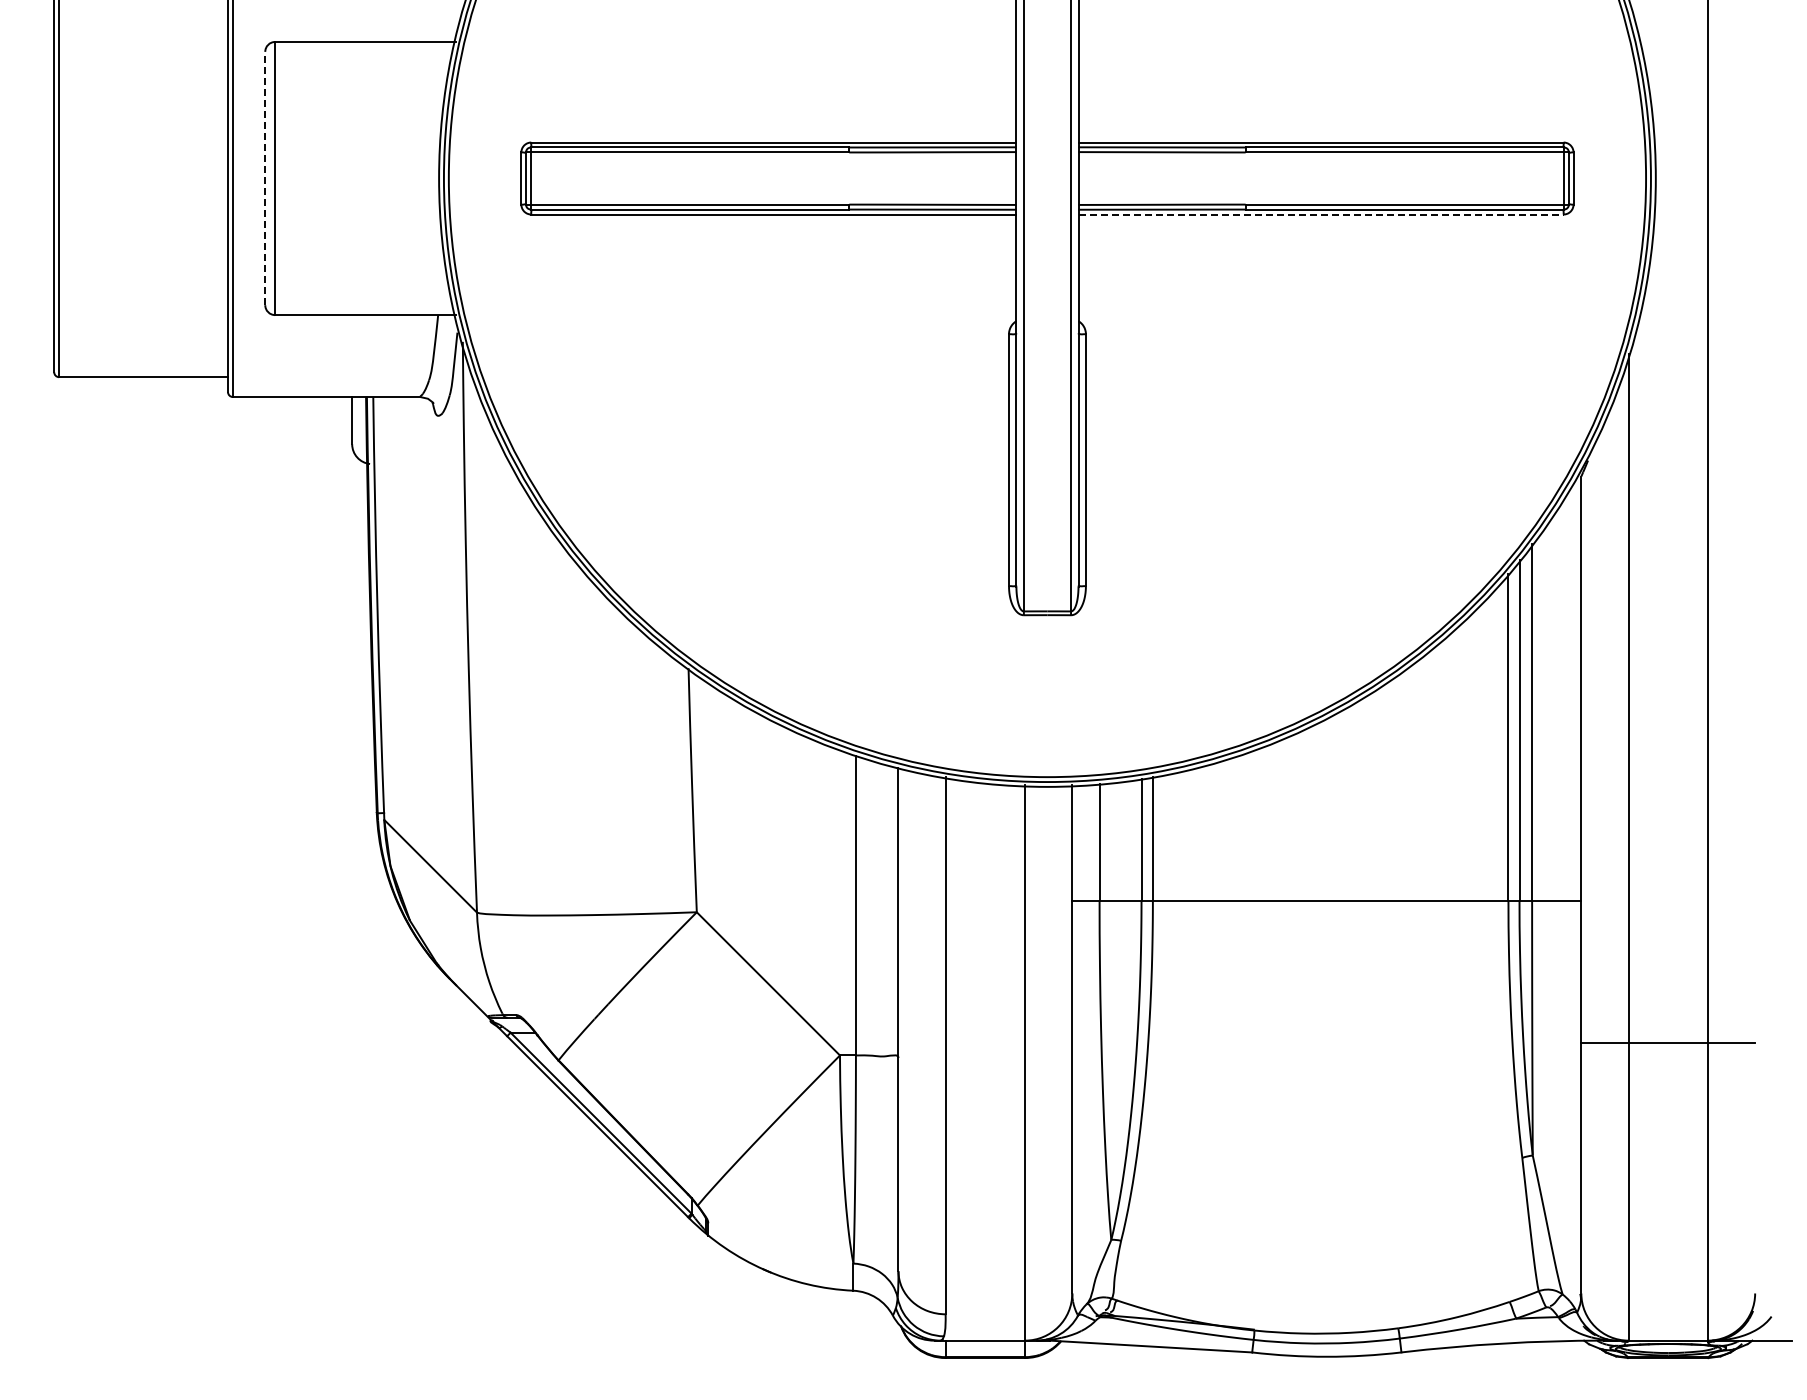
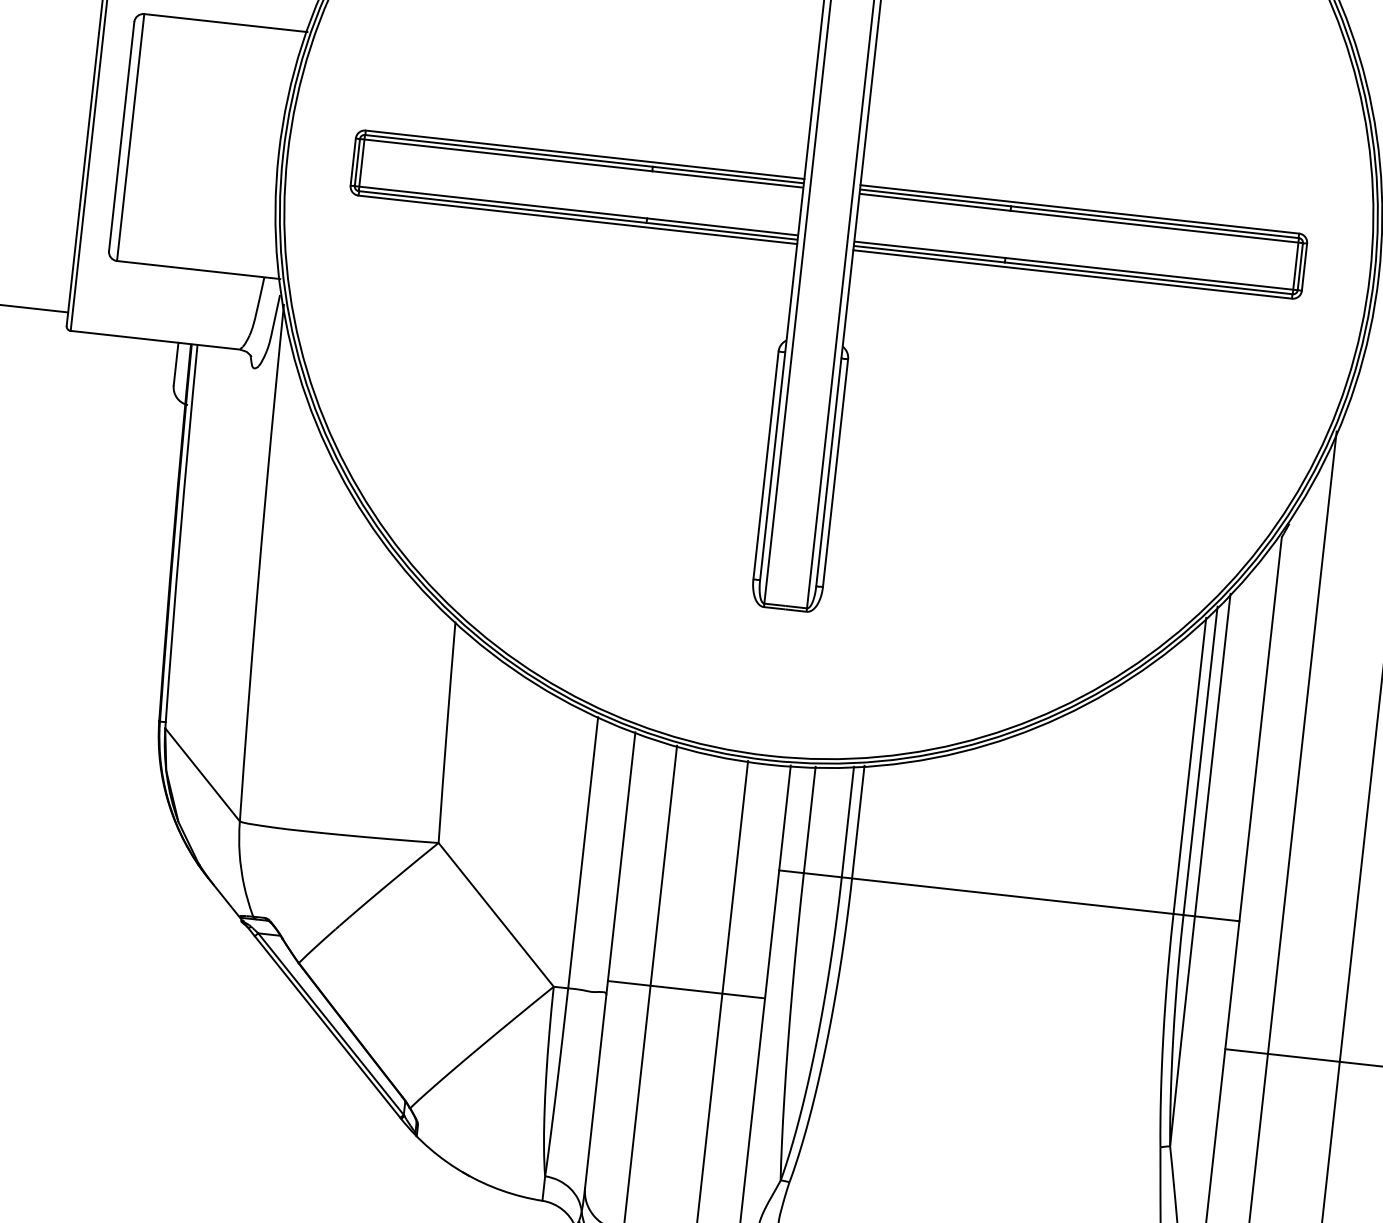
line: (265, 178) -> (121, 136), dashed -> solid
line: (1321, 214) -> (1073, 274), dashed -> solid
line: (985, 1042) -> (686, 989), added

